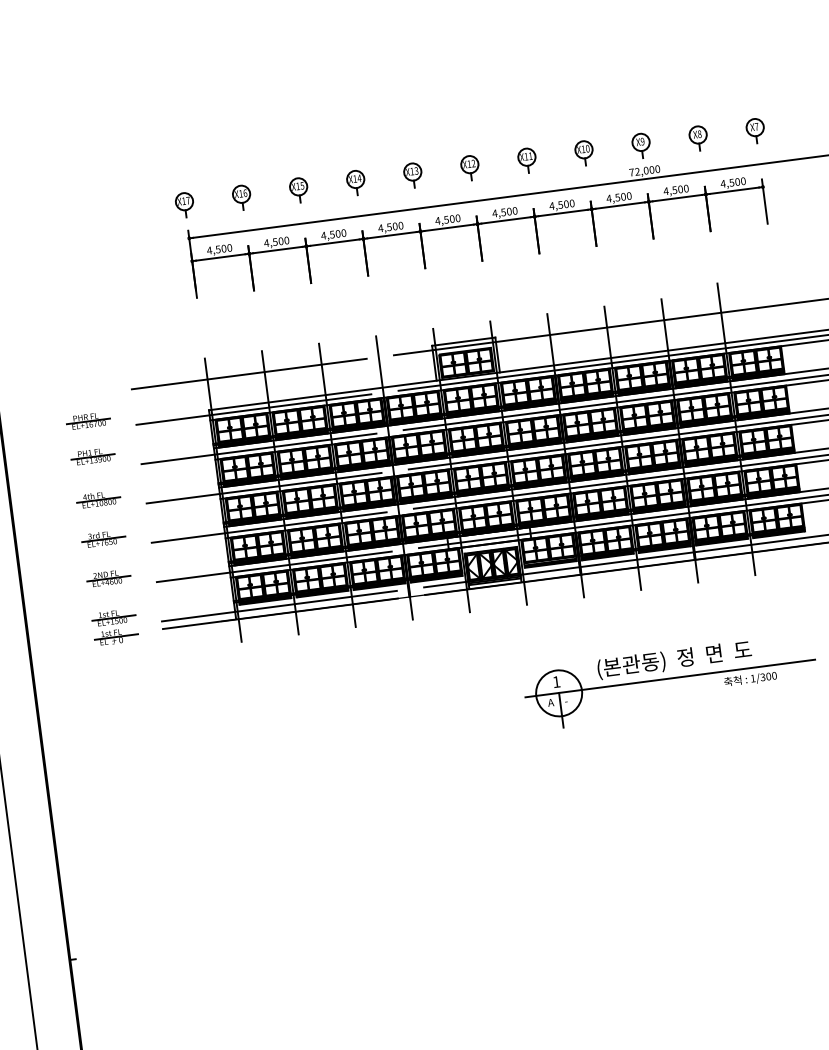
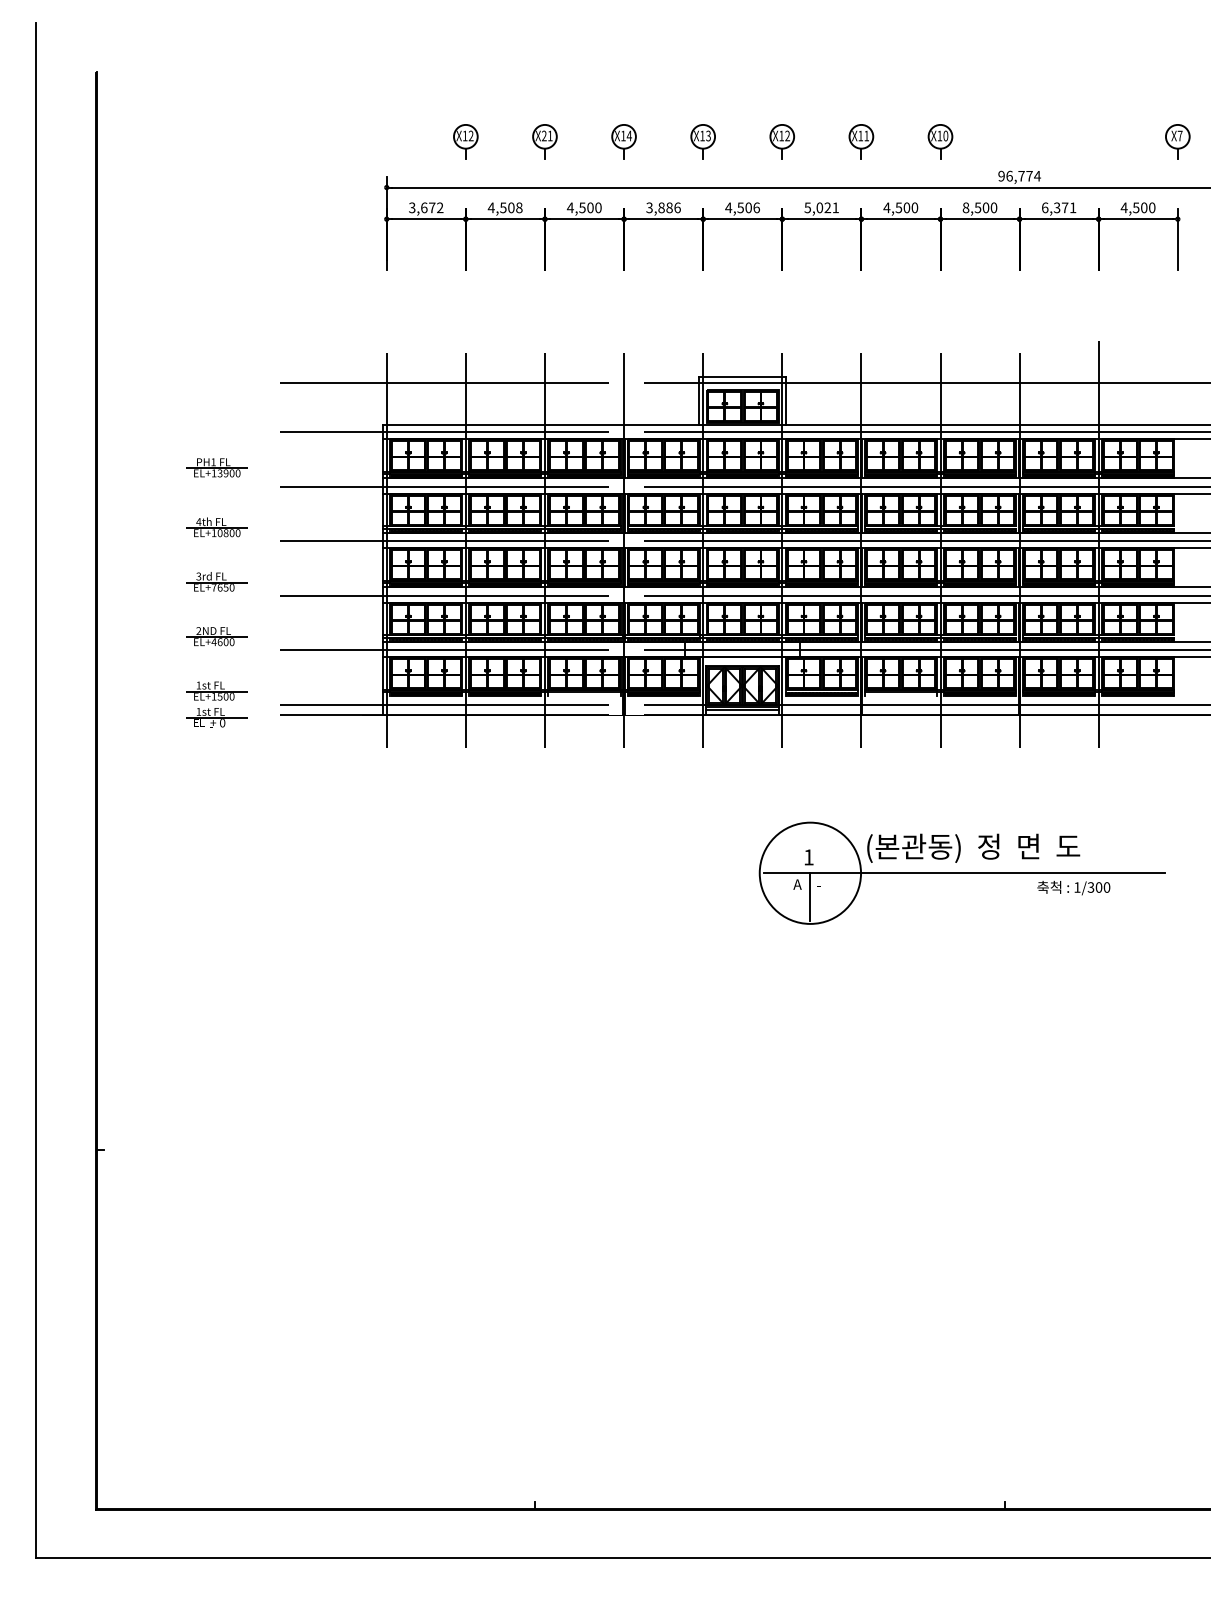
part: (698, 138) -> (1098, 141), removed
part: (641, 145) -> (1019, 141), removed
text: (644, 170) -> (1019, 175), 72,000 -> 96,774
text: (300, 185) -> (547, 135), X15 -> X21
text: (675, 189) -> (1058, 207), 4,500 -> 6,371
text: (244, 192) -> (470, 135), X16 -> X12
text: (608, 198) -> (965, 207), 4,500 -> 8,500
part: (184, 205) -> (386, 141), removed
text: (504, 211) -> (821, 207), 4,500 -> 5,021
text: (457, 218) -> (756, 207), 4,500 -> 4,506
text: (390, 226) -> (663, 207), 4,500 -> 3,886
text: (286, 240) -> (519, 207), 4,500 -> 4,508
text: (219, 249) -> (425, 207), 4,500 -> 3,672
part: (88, 420) -> (216, 418), removed
hatch: (607, 555) -> (900, 694), removed
hatch: (379, 585) -> (584, 694), removed
circle: (559, 692) -> (810, 872), size x1.6

